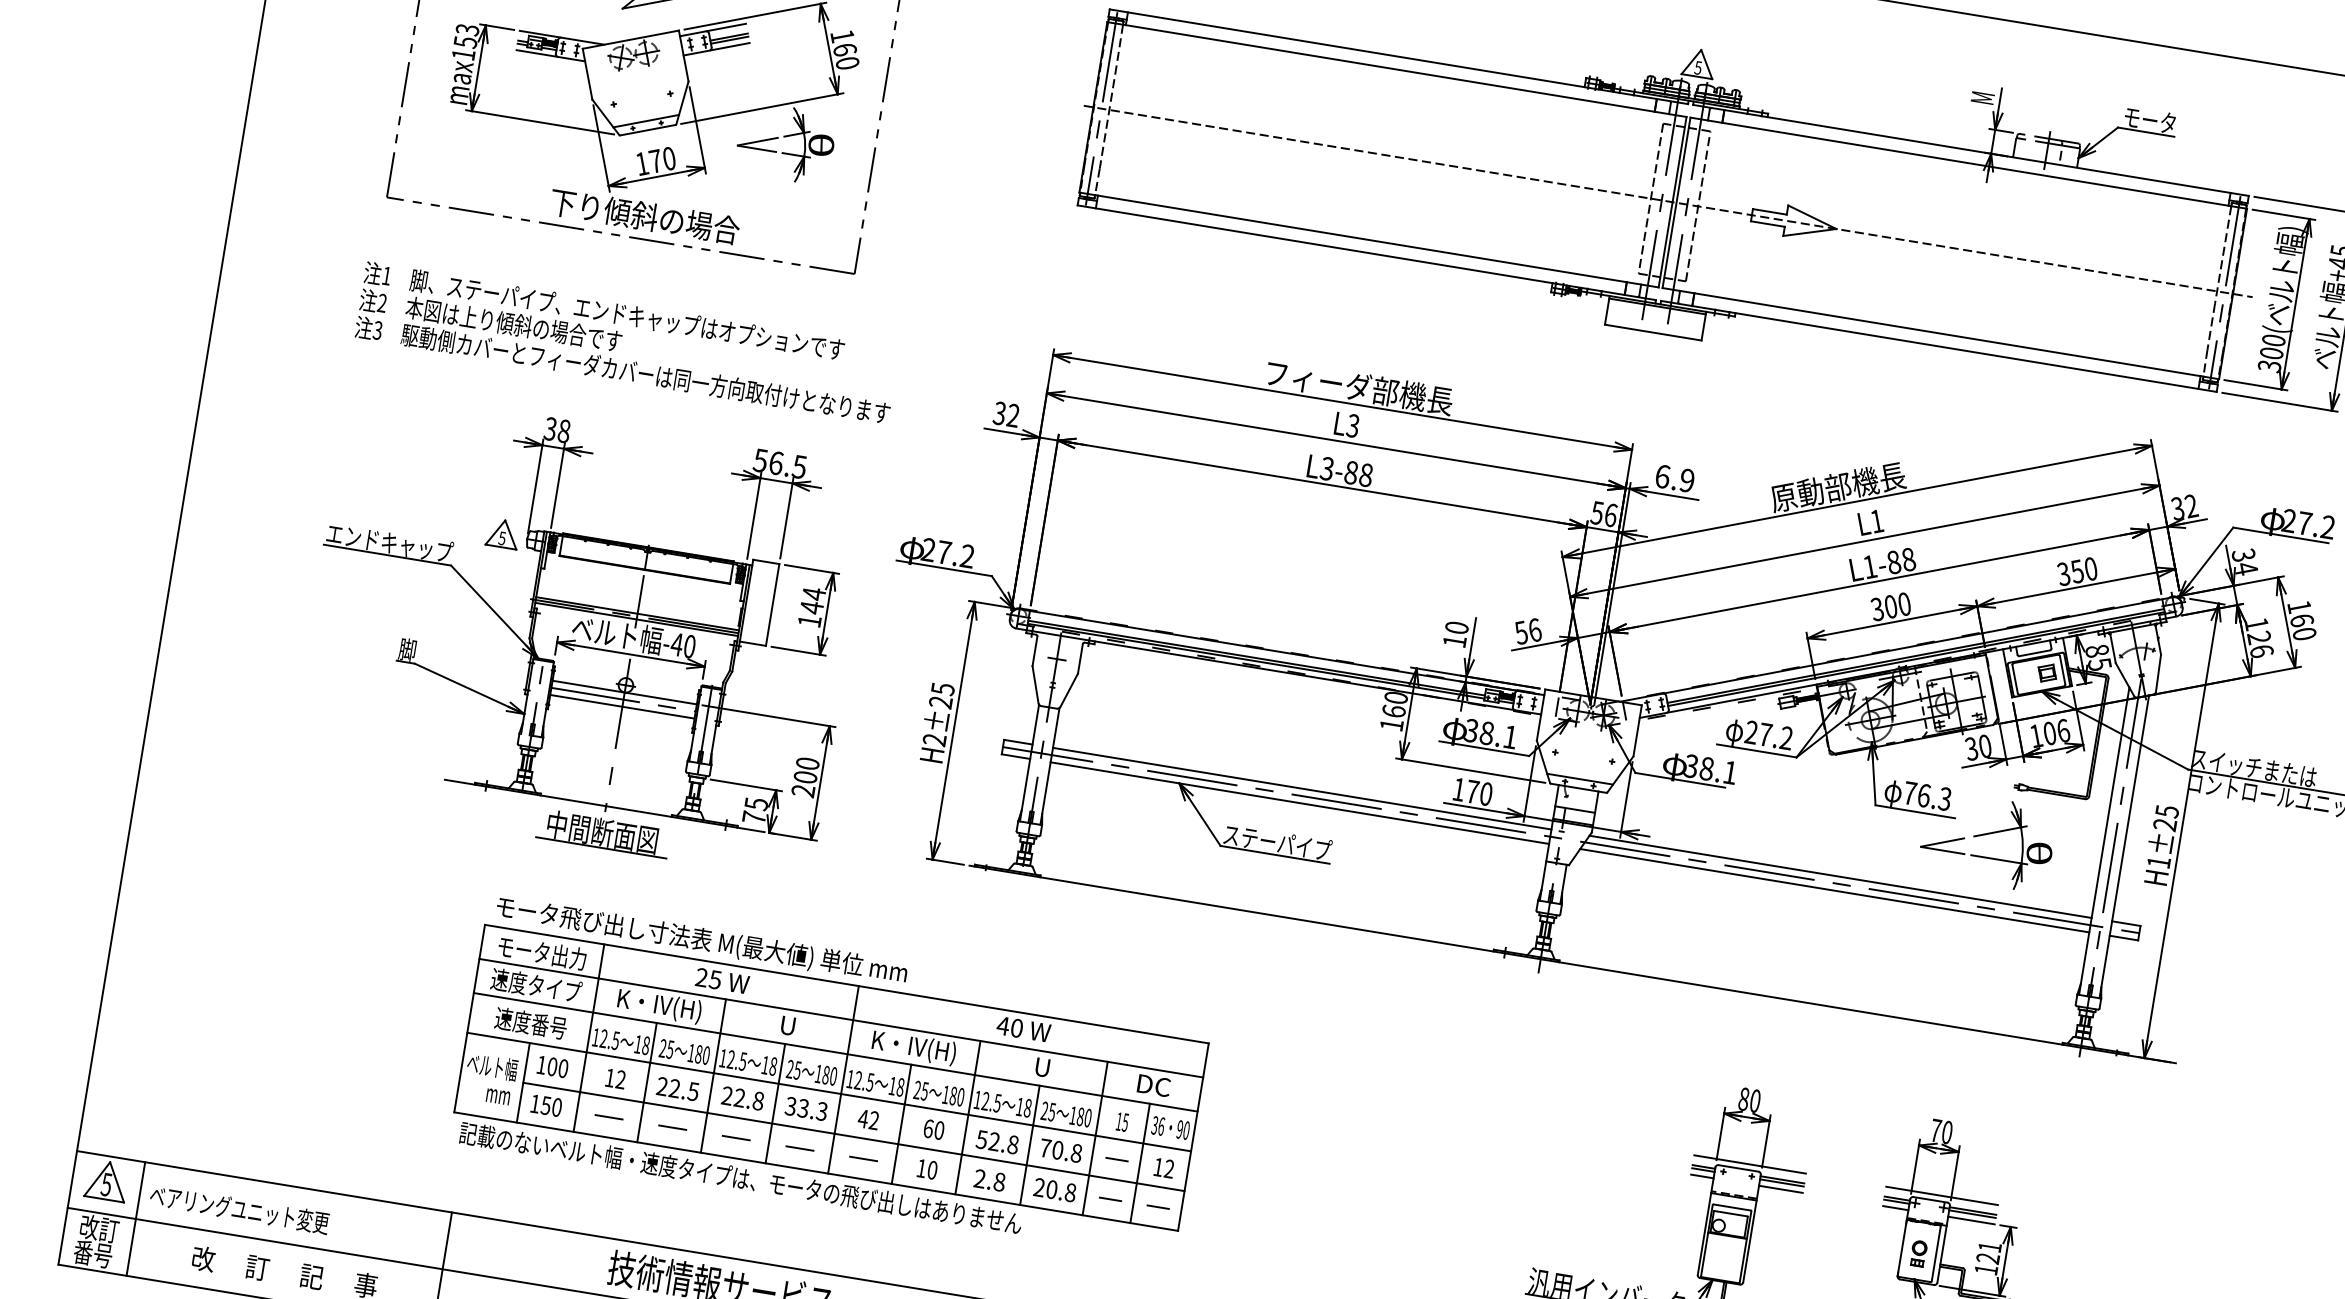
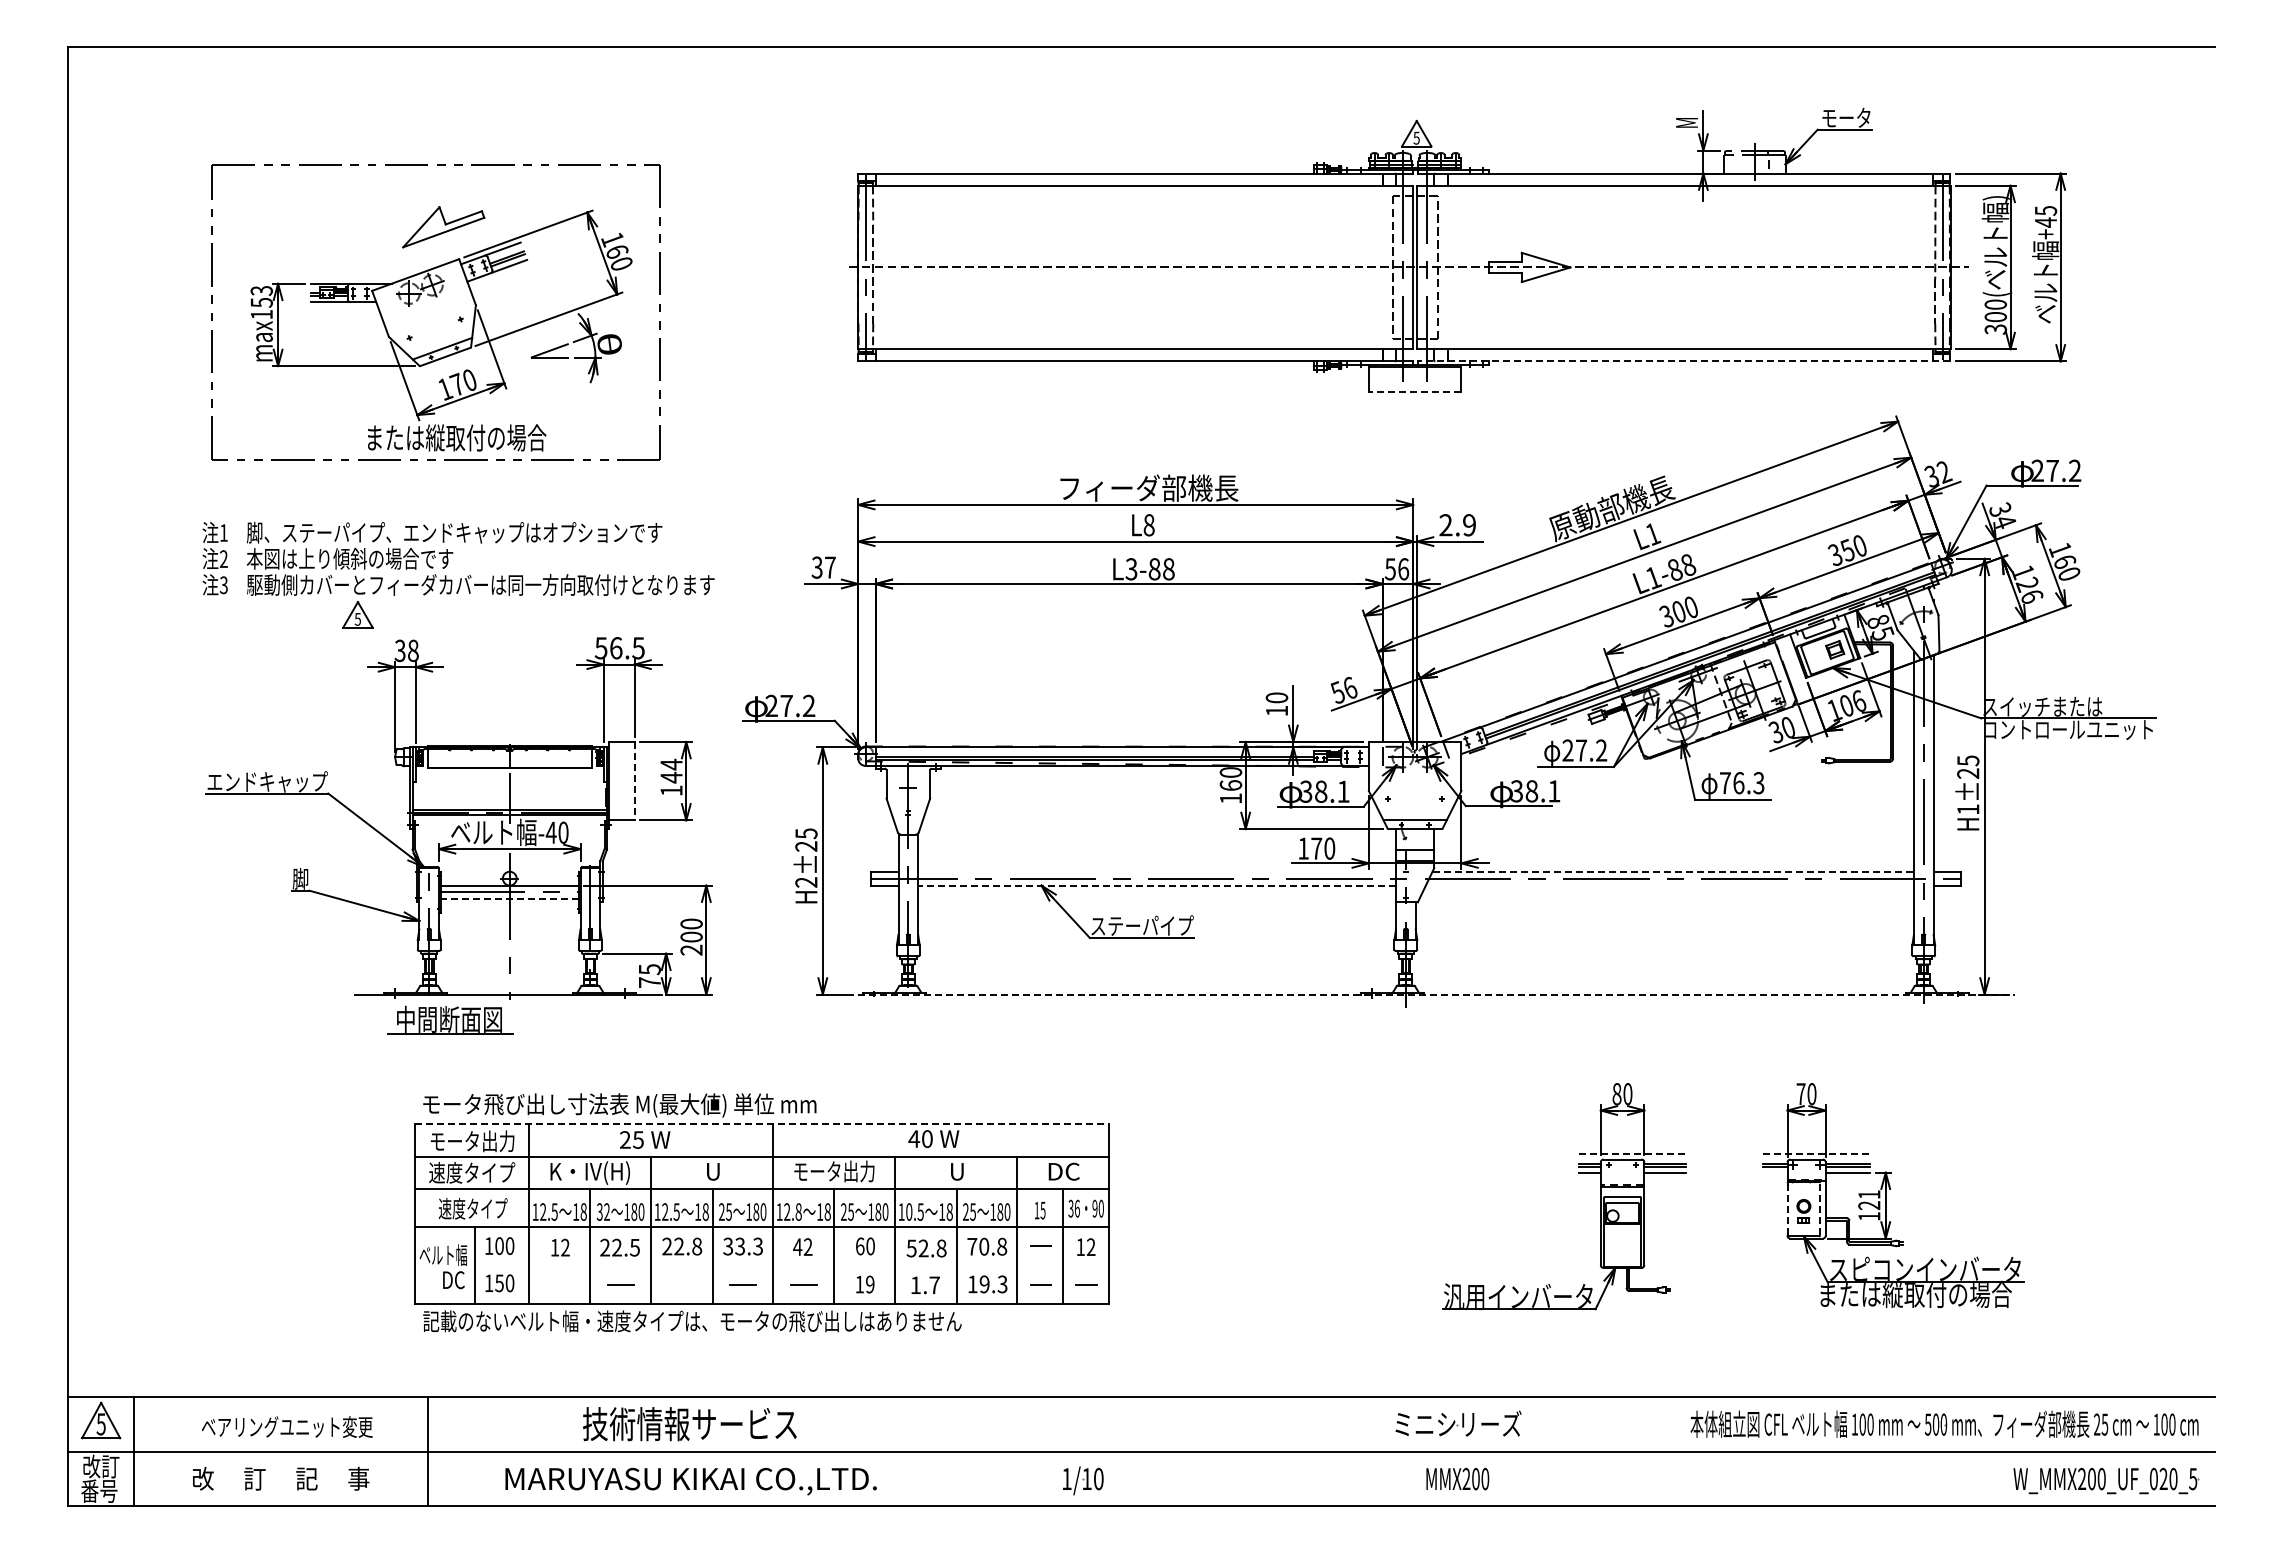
text: (644, 215) -> (455, 437), 下り傾斜の場合 -> または縦取付の場合
line: (1652, 332) -> (1414, 392), solid -> dashed
line: (1938, 346) -> (1683, 361), solid -> dashed
text: (1013, 415) -> (830, 567), 32 -> 37
text: (1352, 426) -> (1148, 525), L3 -> L8
text: (1662, 476) -> (1445, 525), 6.9 -> 2.9
part: (502, 533) -> (357, 614), moved
line: (772, 605) -> (634, 781), solid -> dashed
line: (622, 707) -> (509, 899), solid -> dashed
line: (1302, 788) -> (1157, 871), removed
line: (1300, 803) -> (1157, 885), solid -> dashed
part: (603, 832) -> (450, 1019), moved
part: (1988, 840) -> (1805, 815), removed
line: (1840, 876) -> (1673, 871), solid -> dashed
line: (1834, 890) -> (1669, 885), removed
line: (1573, 964) -> (1437, 994), solid -> dashed
line: (846, 983) -> (761, 1123), solid -> dashed
text: (530, 1023) -> (472, 1208), 速度番号 -> 速度タイプ
text: (914, 1047) -> (834, 1172), K・IV(H) -> モータ出力
text: (665, 1048) -> (602, 1211), 25 -> 32
text: (870, 1081) -> (798, 1211), 12.5 -> 12.8
text: (498, 1094) -> (453, 1280), mm -> DC
text: (985, 1100) -> (909, 1211), 12.5 -> 10.5
line: (608, 1117) -> (559, 1284), removed
line: (853, 1136) -> (791, 1265), removed
line: (735, 1137) -> (681, 1284), removed
line: (1750, 1164) -> (1633, 1154), solid -> dashed
text: (932, 1170) -> (870, 1284), 10 -> 19
text: (988, 1180) -> (924, 1285), 2.8 -> 1.7
text: (1054, 1190) -> (987, 1284), 20.8 -> 19.3
line: (1942, 1196) -> (1817, 1154), solid -> dashed
text: (239, 1208) -> (287, 1426), moved
line: (1895, 1208) -> (1775, 1172), removed
line: (1902, 1247) -> (1787, 1208), solid -> dashed
line: (1936, 1253) -> (1820, 1208), solid -> dashed

